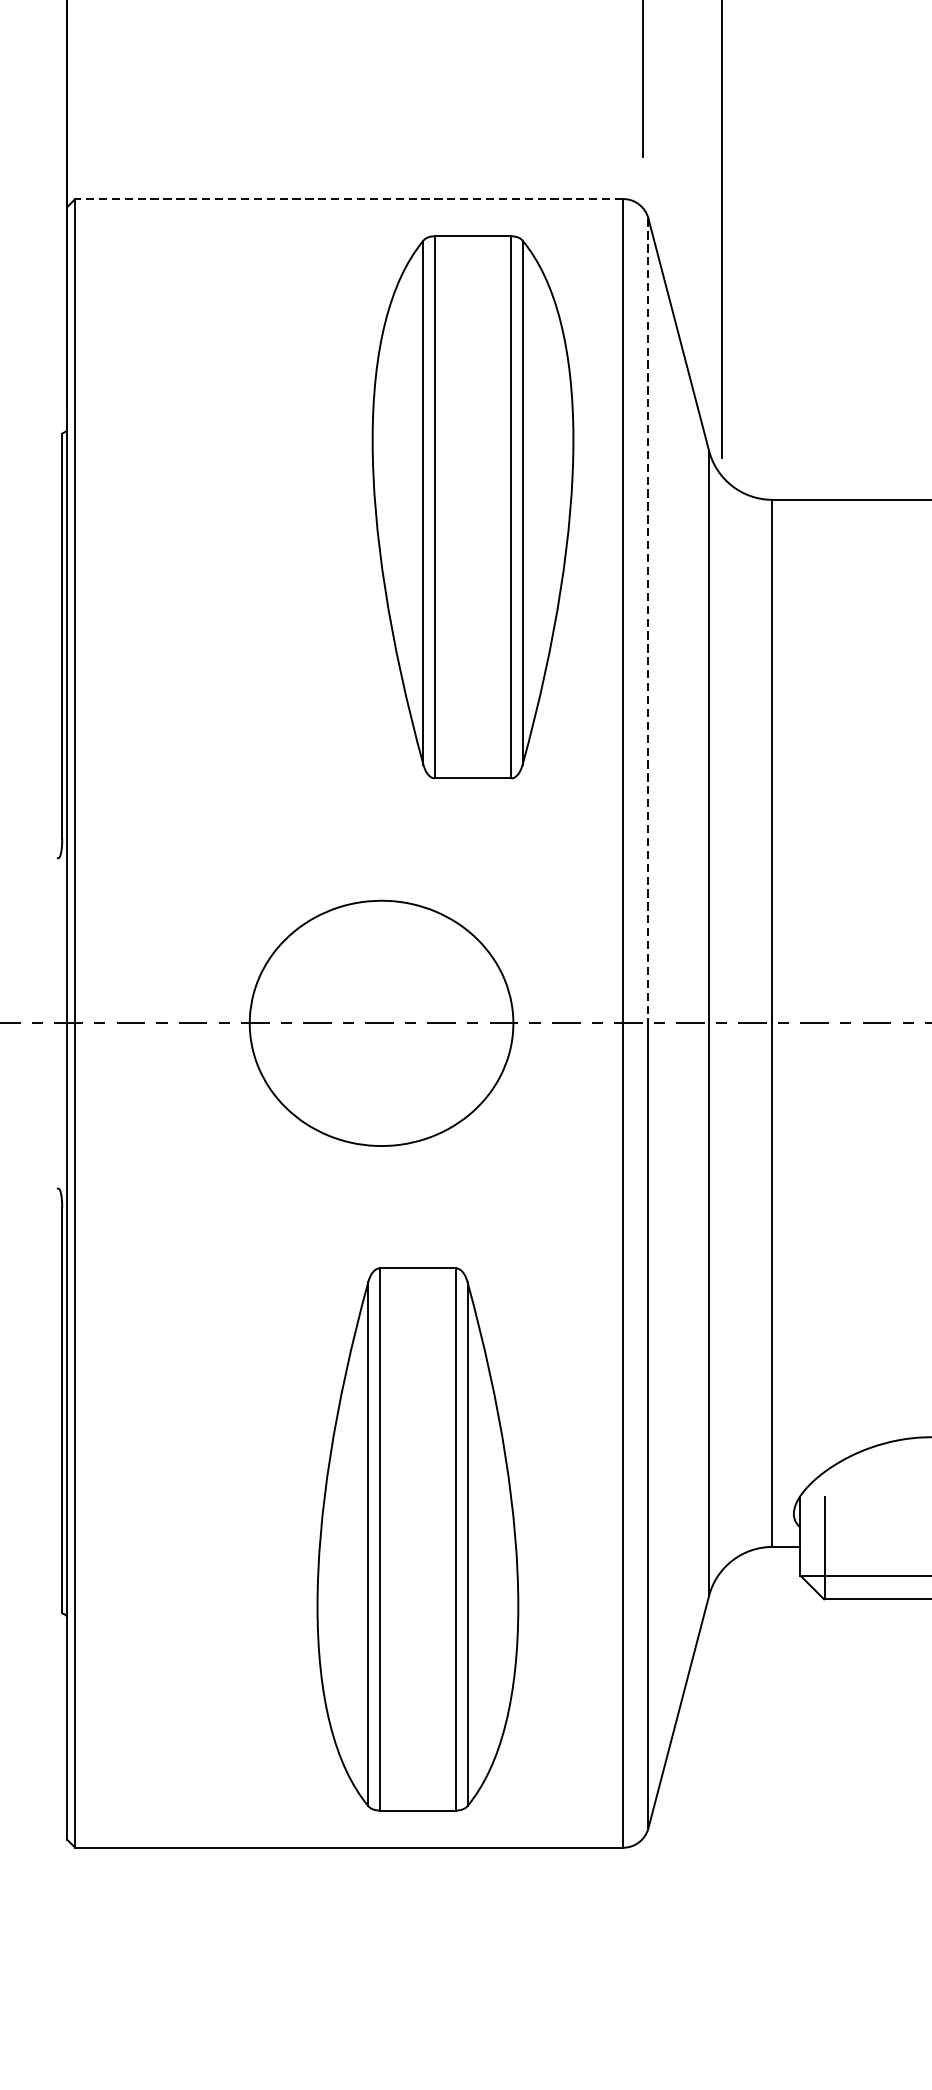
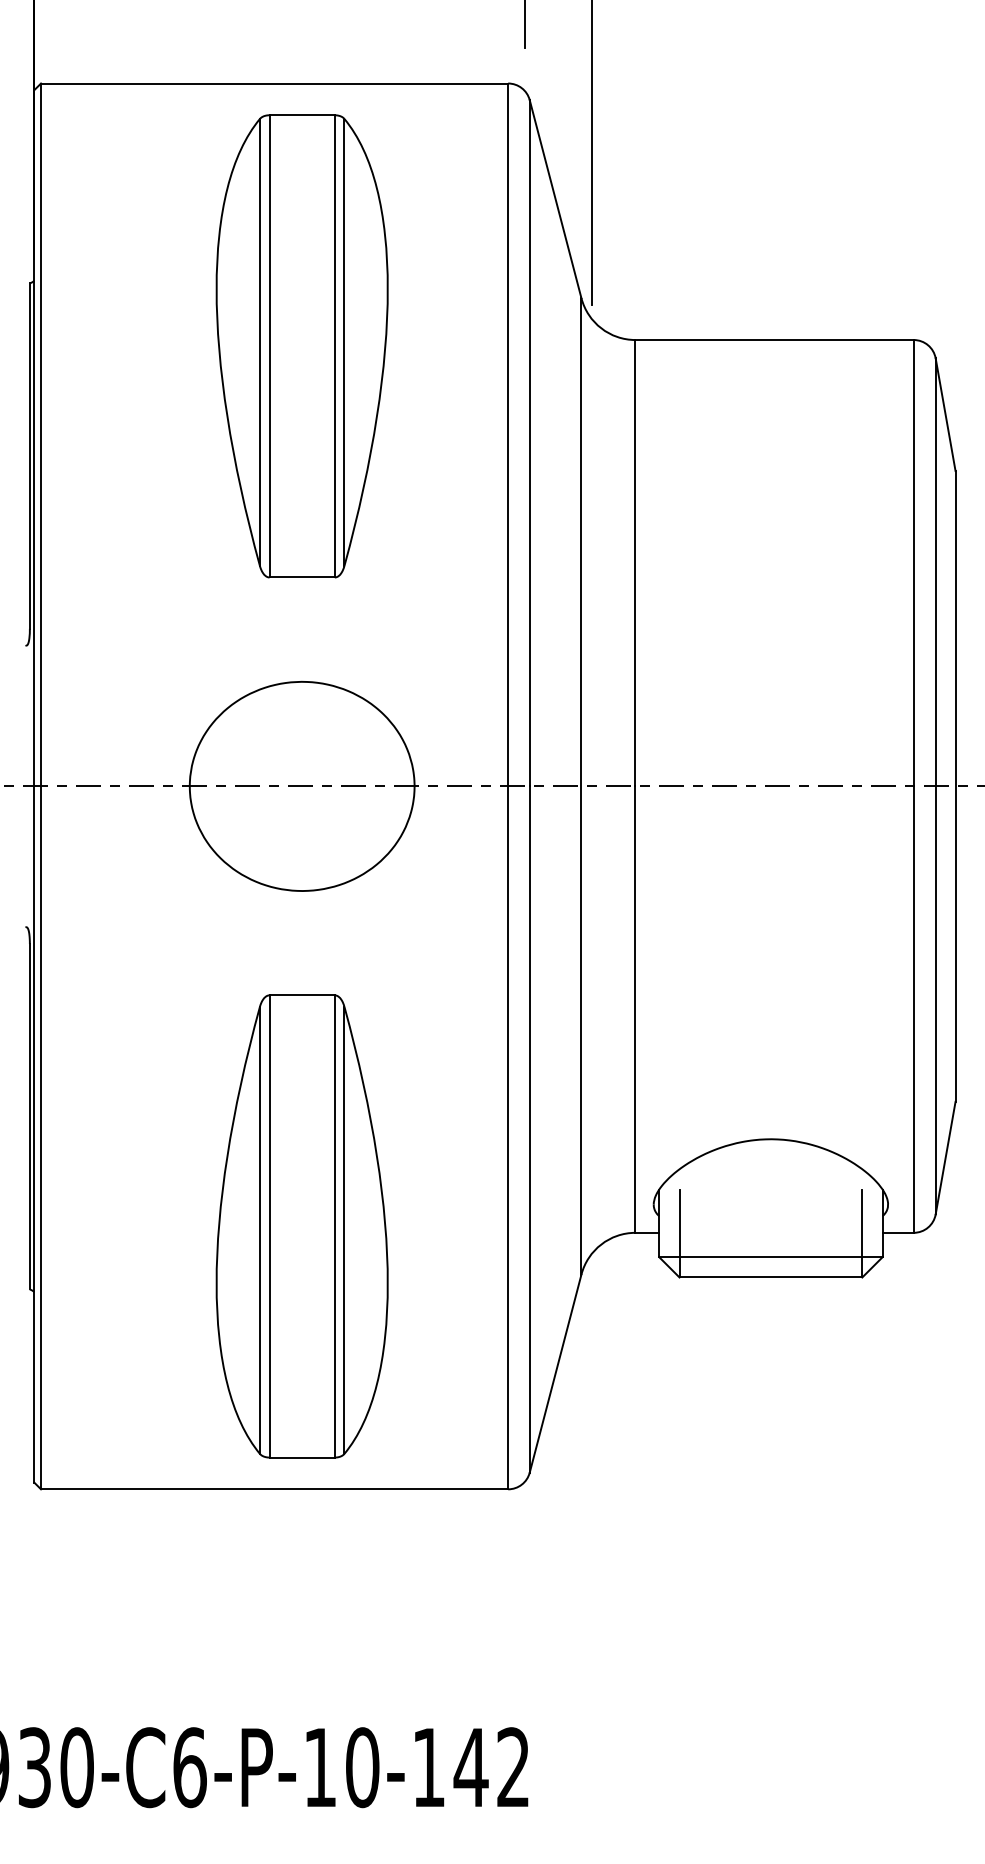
line: (349, 199) -> (274, 83), dashed -> solid
part: (472, 507) -> (301, 346), moved
line: (648, 621) -> (529, 443), dashed -> solid
part: (417, 1539) -> (301, 1226), moved

